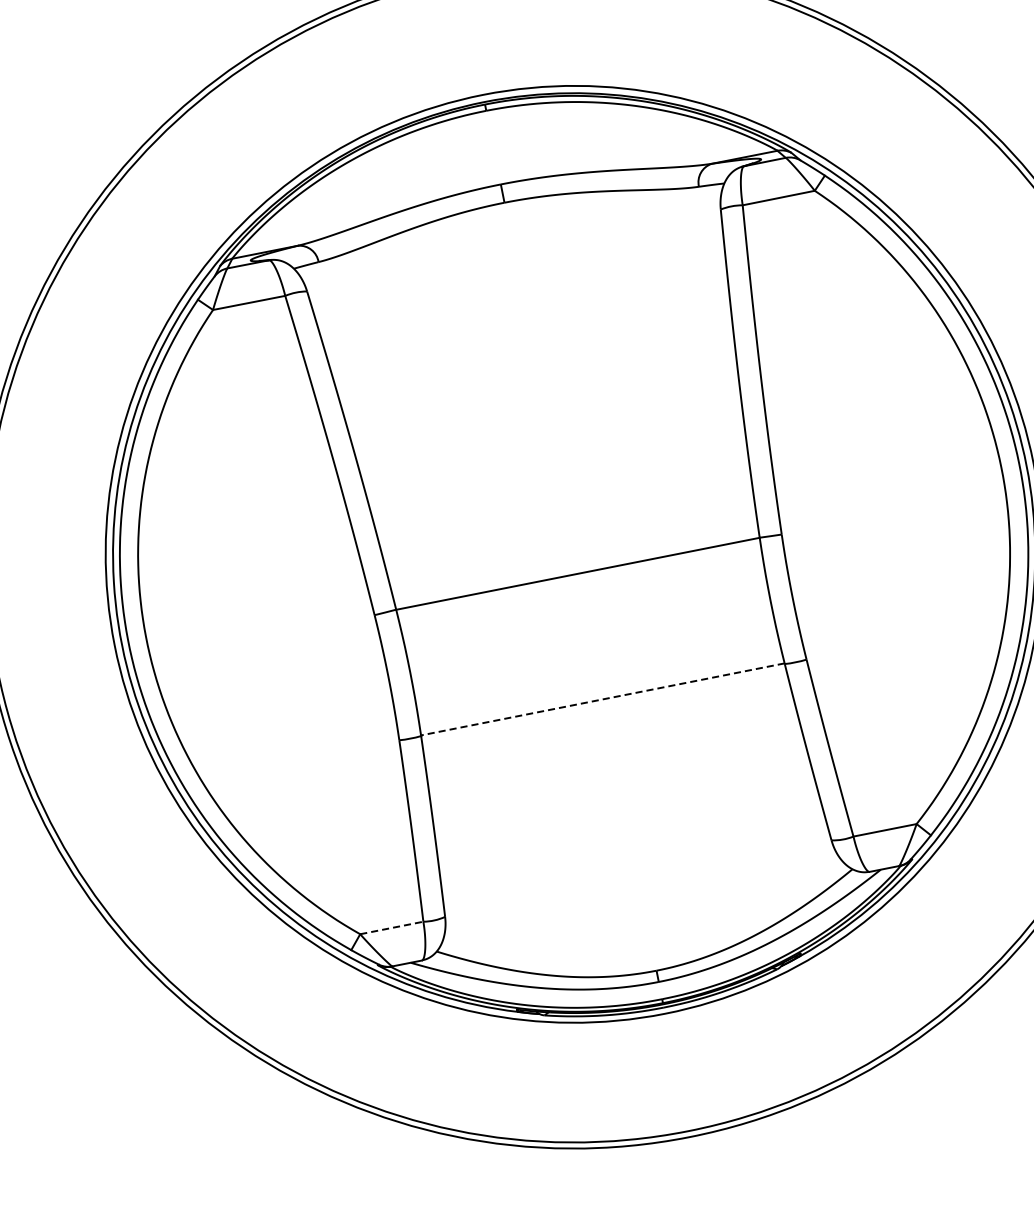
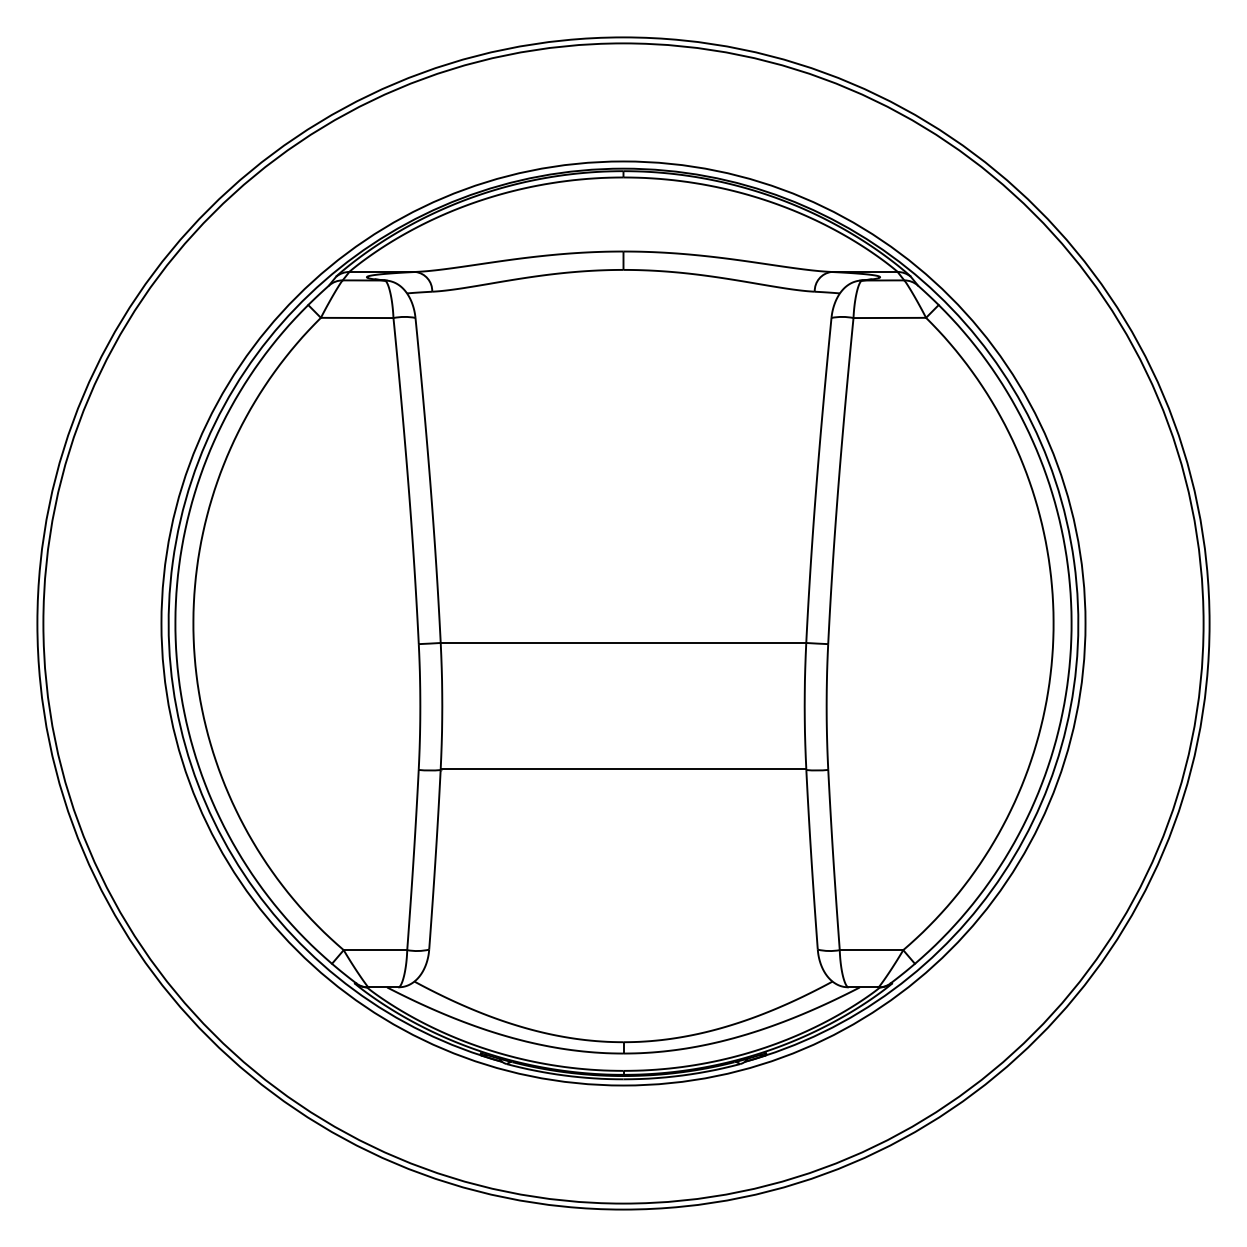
line: (602, 699) -> (623, 769), dashed -> solid
line: (391, 928) -> (375, 950), dashed -> solid

